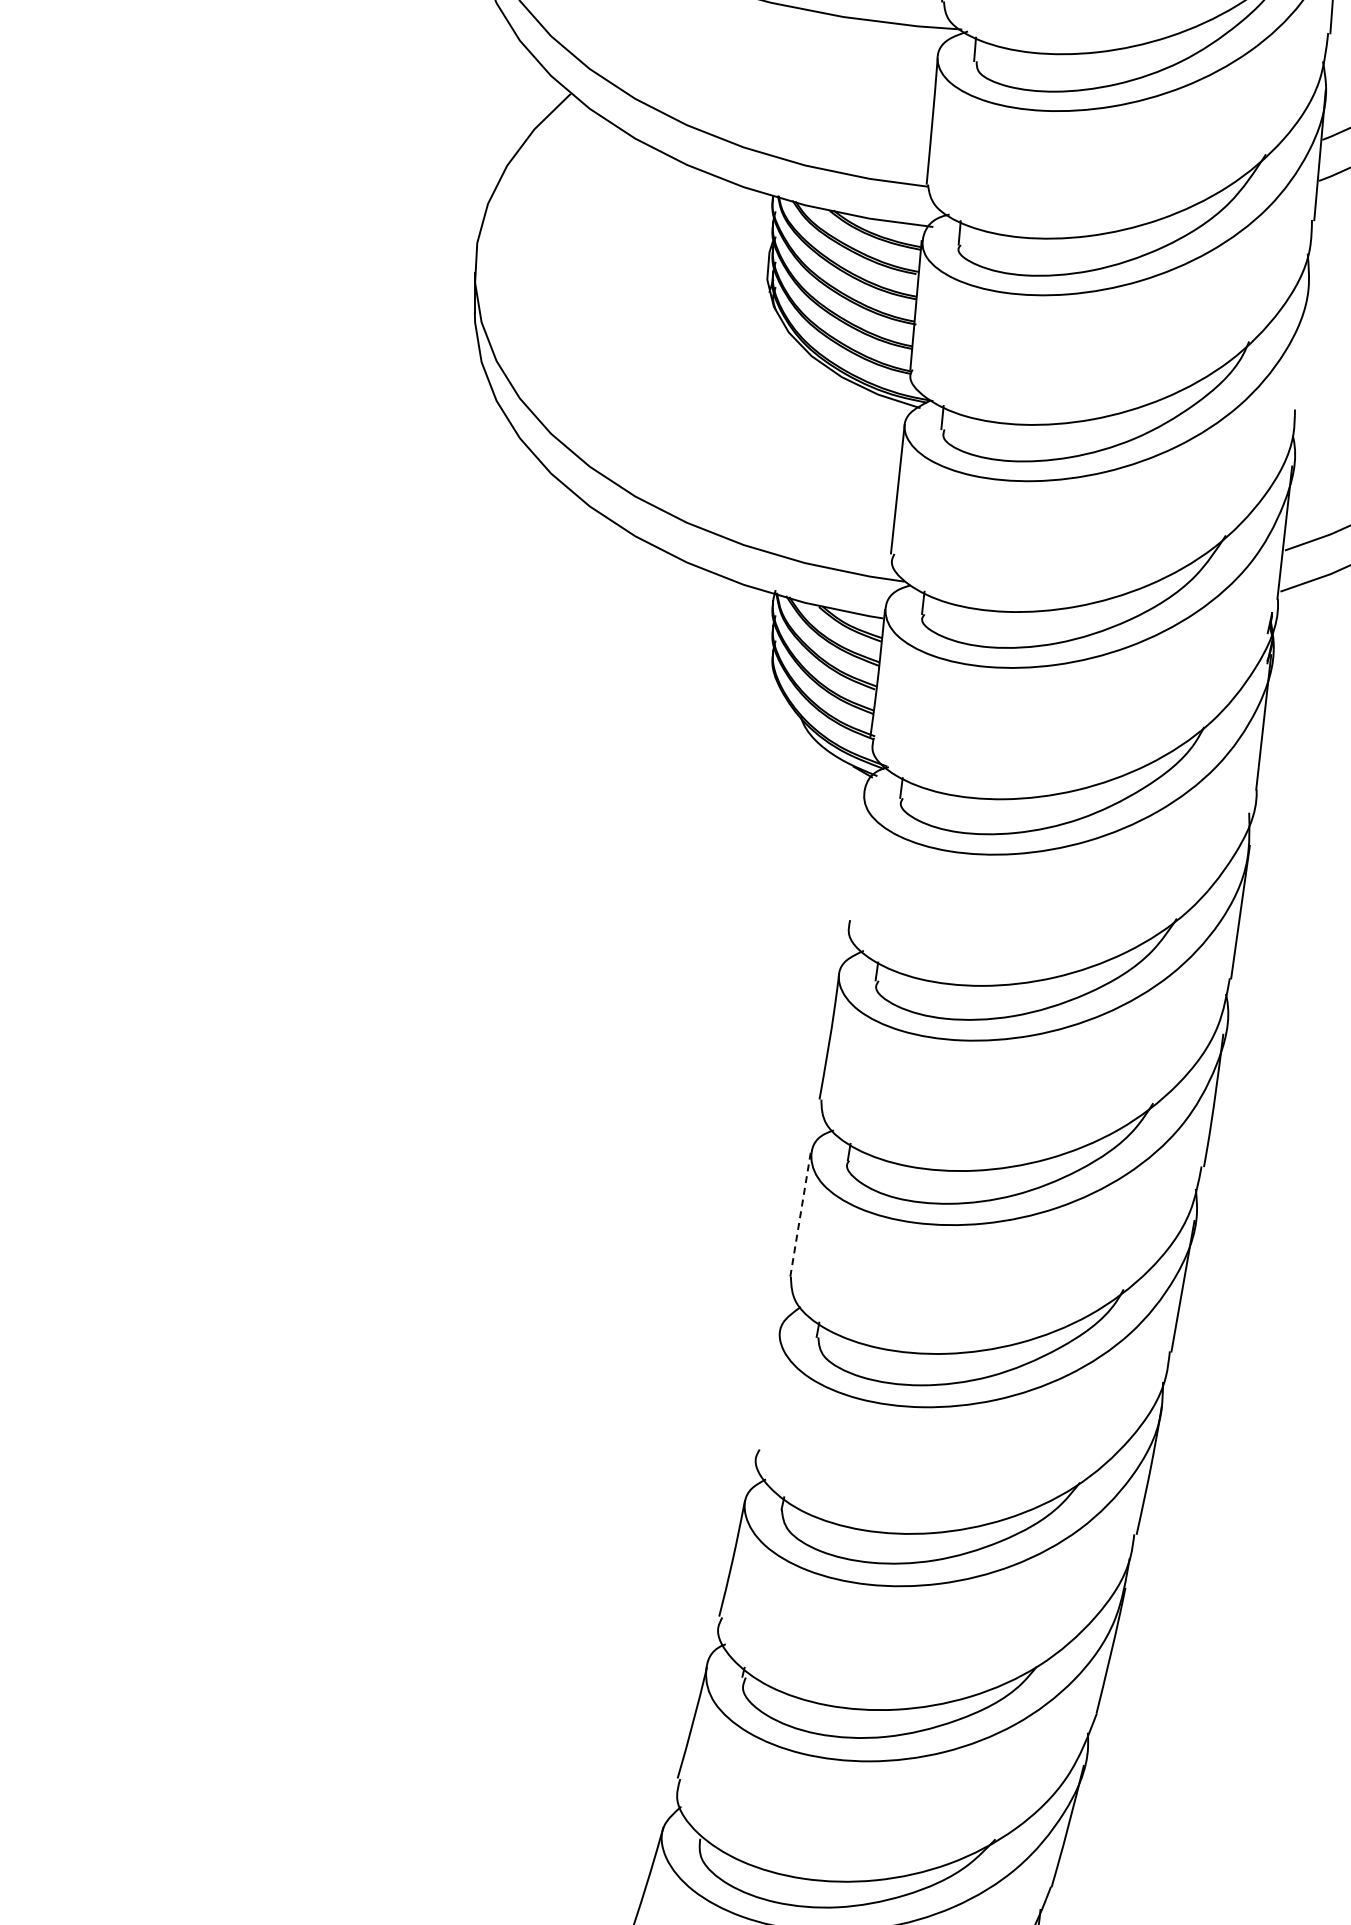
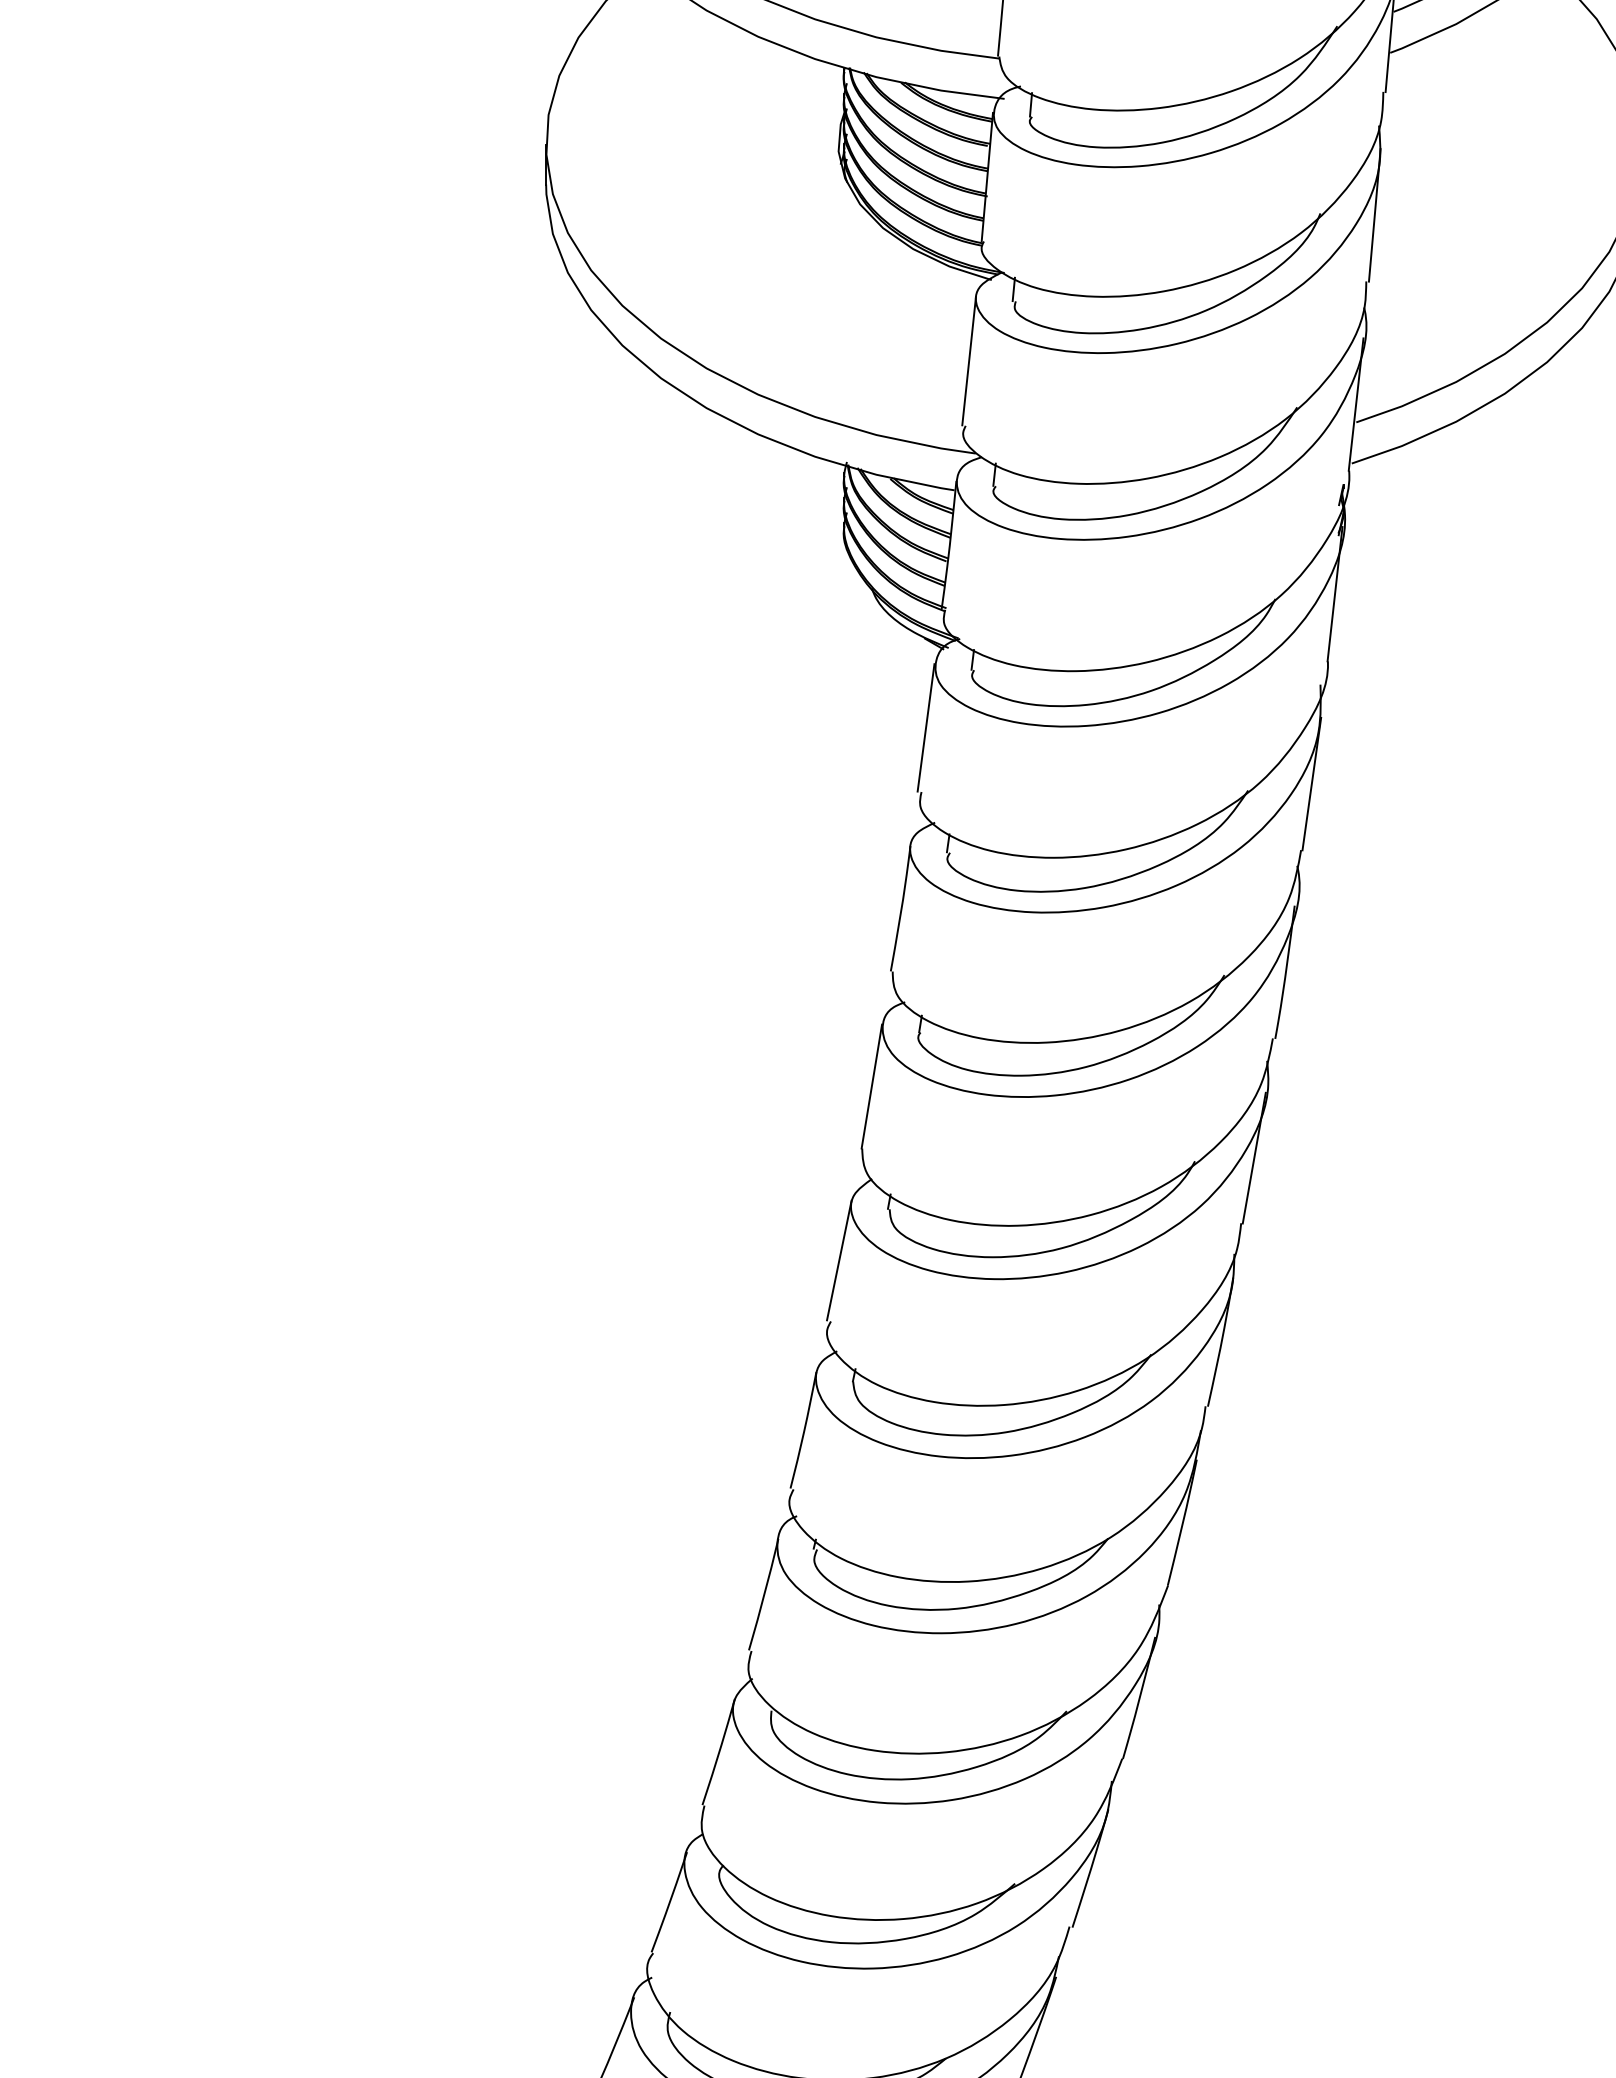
line: (1303, 343) -> (1374, 215), added
line: (854, 855) -> (925, 727), added
line: (800, 1214) -> (871, 1086), dashed -> solid
line: (768, 1388) -> (839, 1260), added

